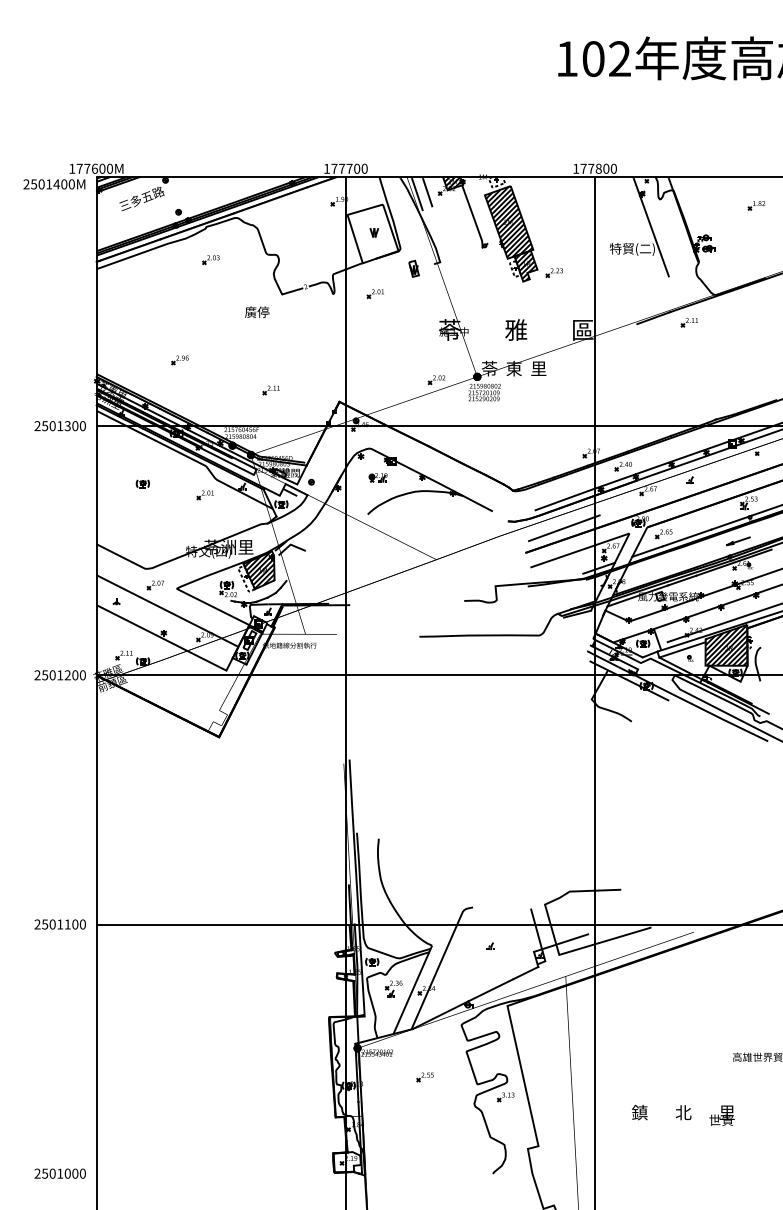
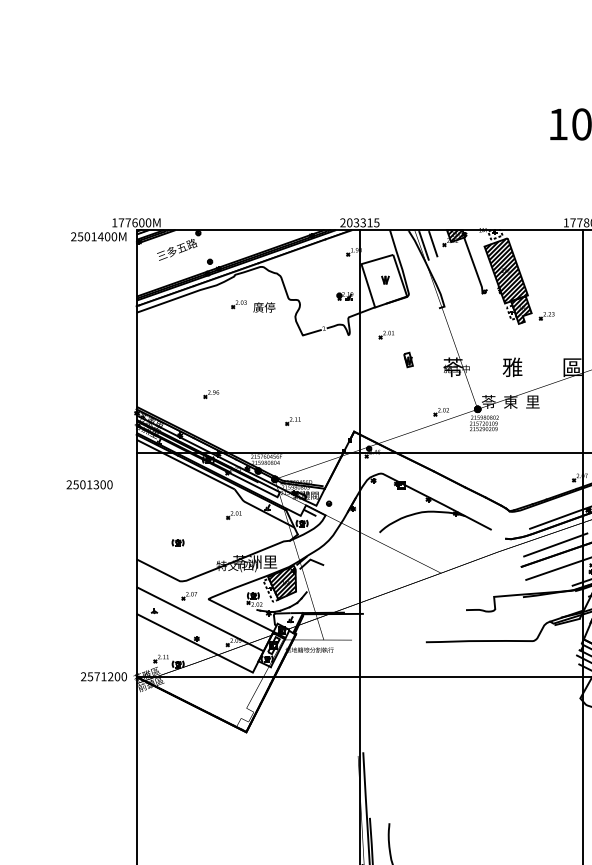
text: (345, 168) -> (359, 222), 177700 -> 203315
part: (413, 268) -> (408, 359), moved
text: (257, 311) -> (264, 306), moved
text: (59, 426) -> (88, 485), moved
part: (377, 477) -> (344, 296), moved
part: (142, 483) -> (177, 542), moved
text: (52, 675) -> (97, 676), 2501200 -> 2571200

